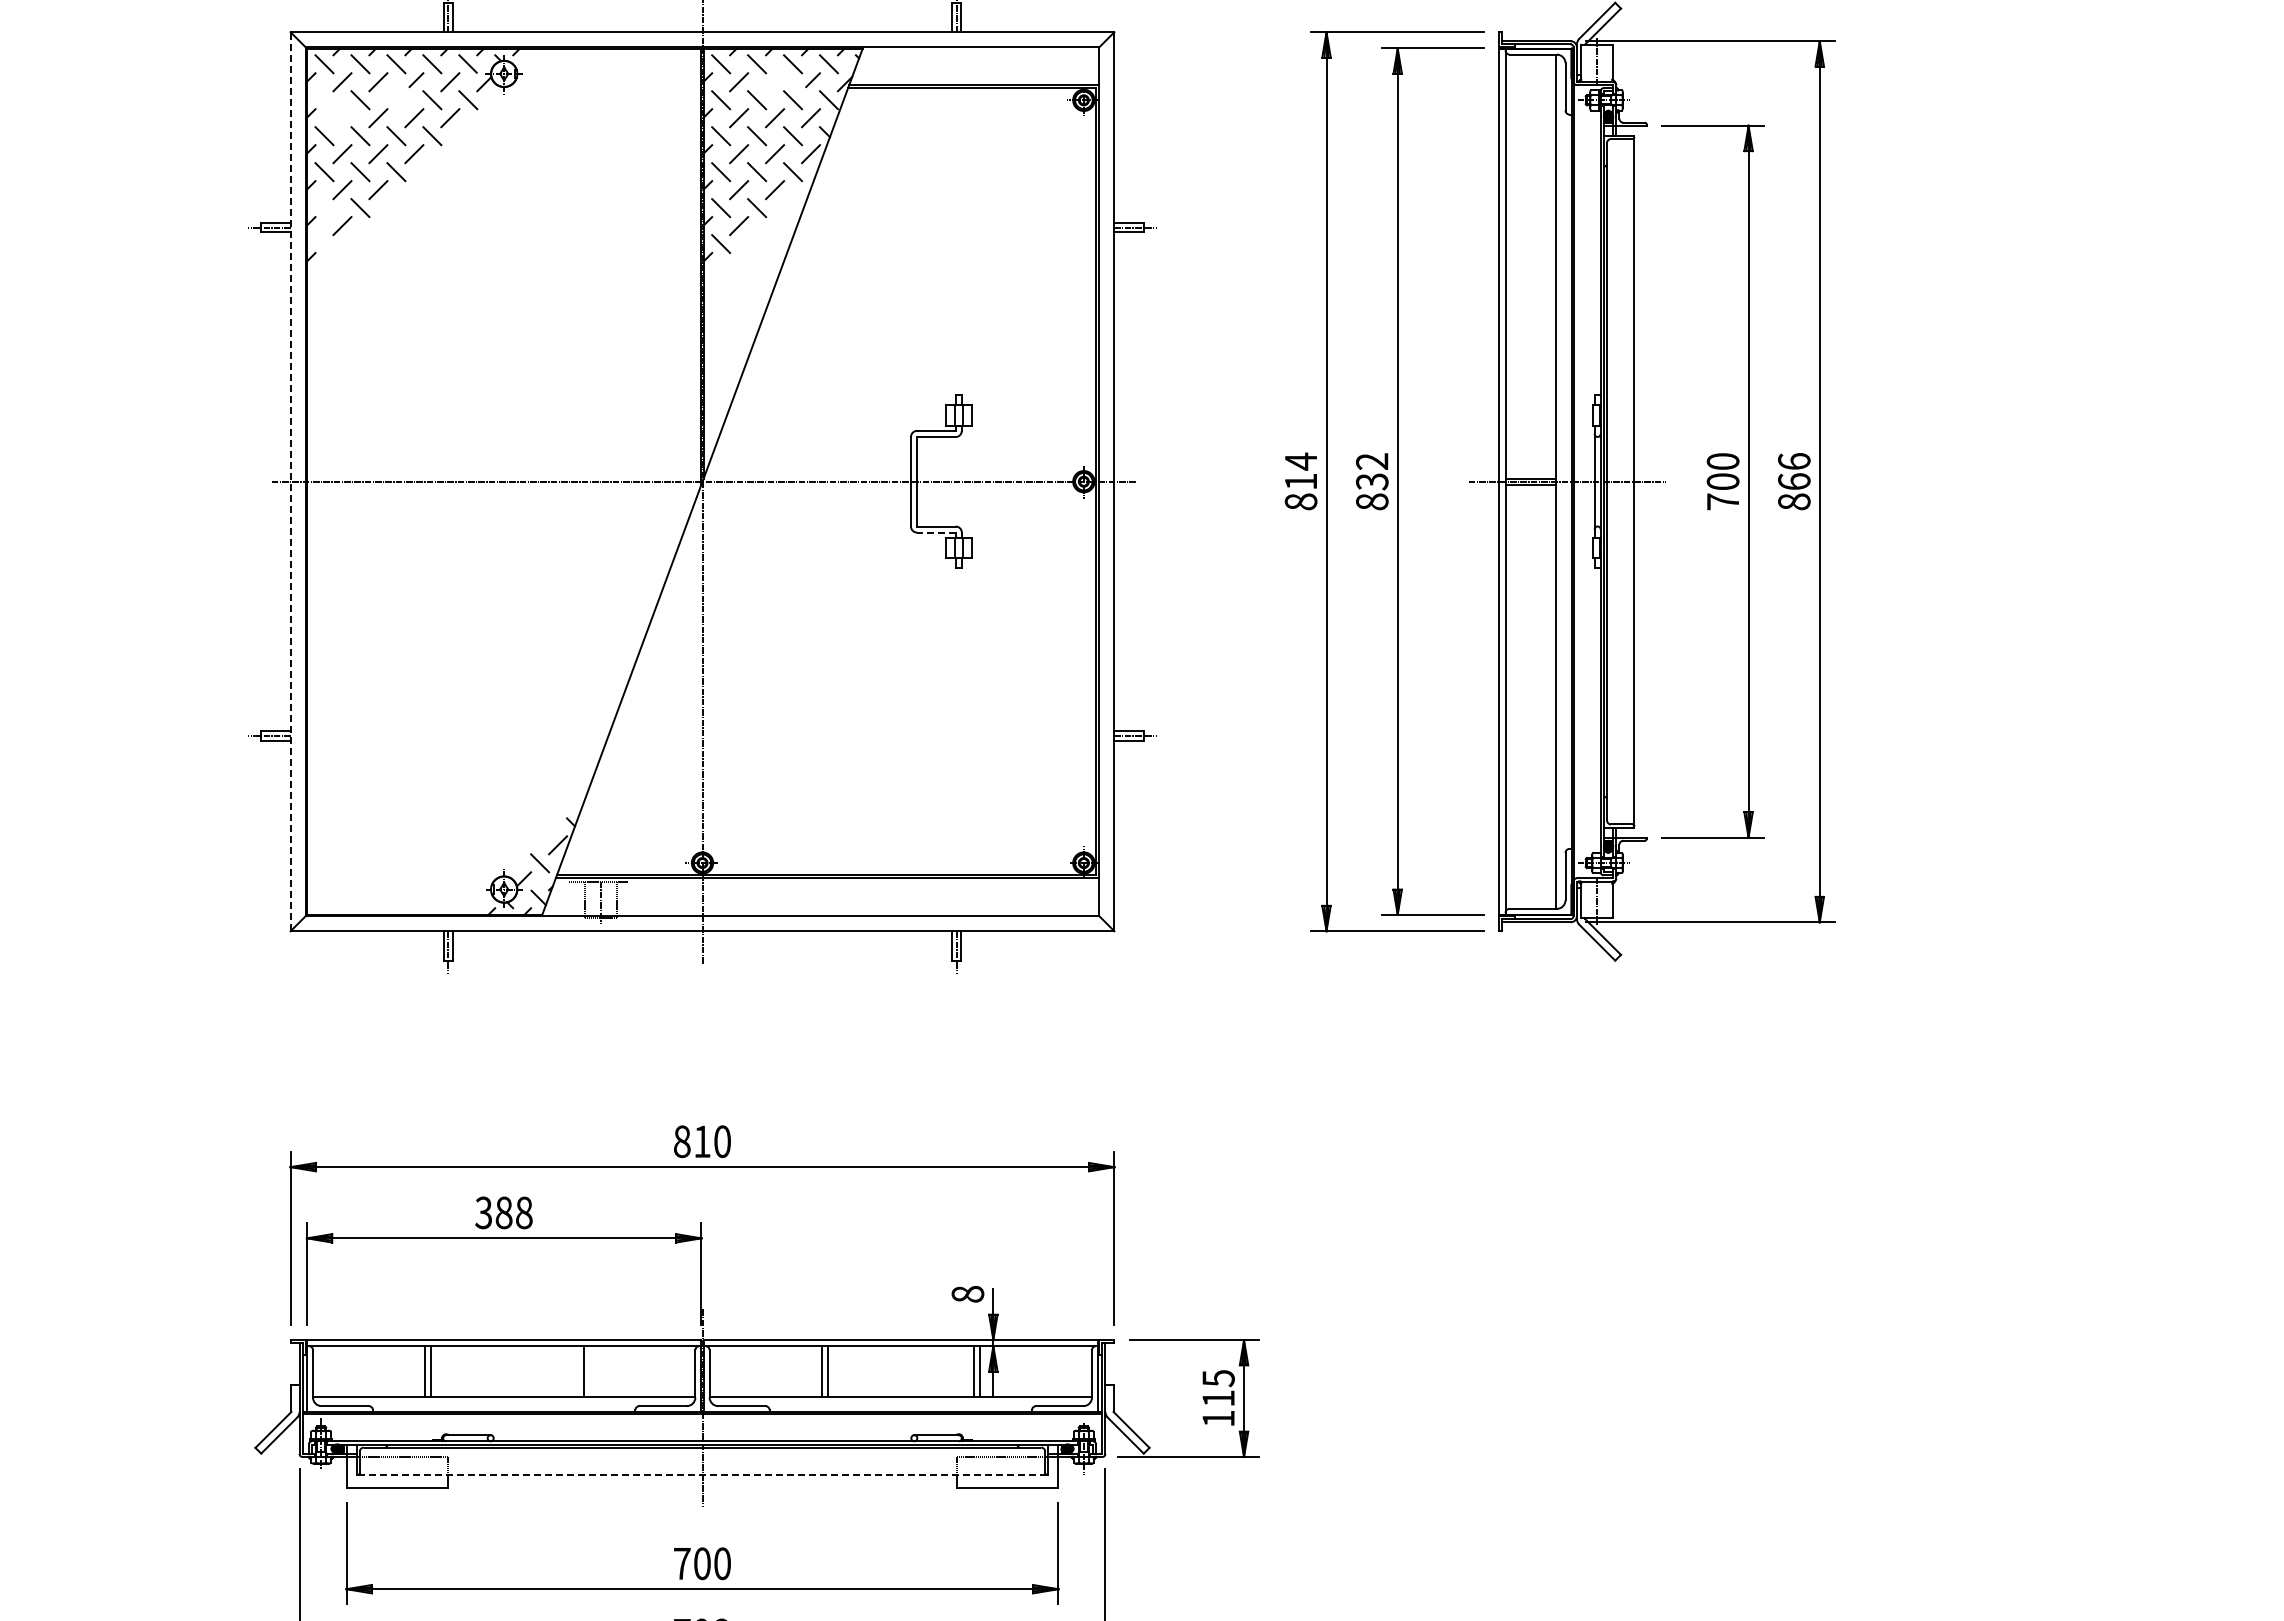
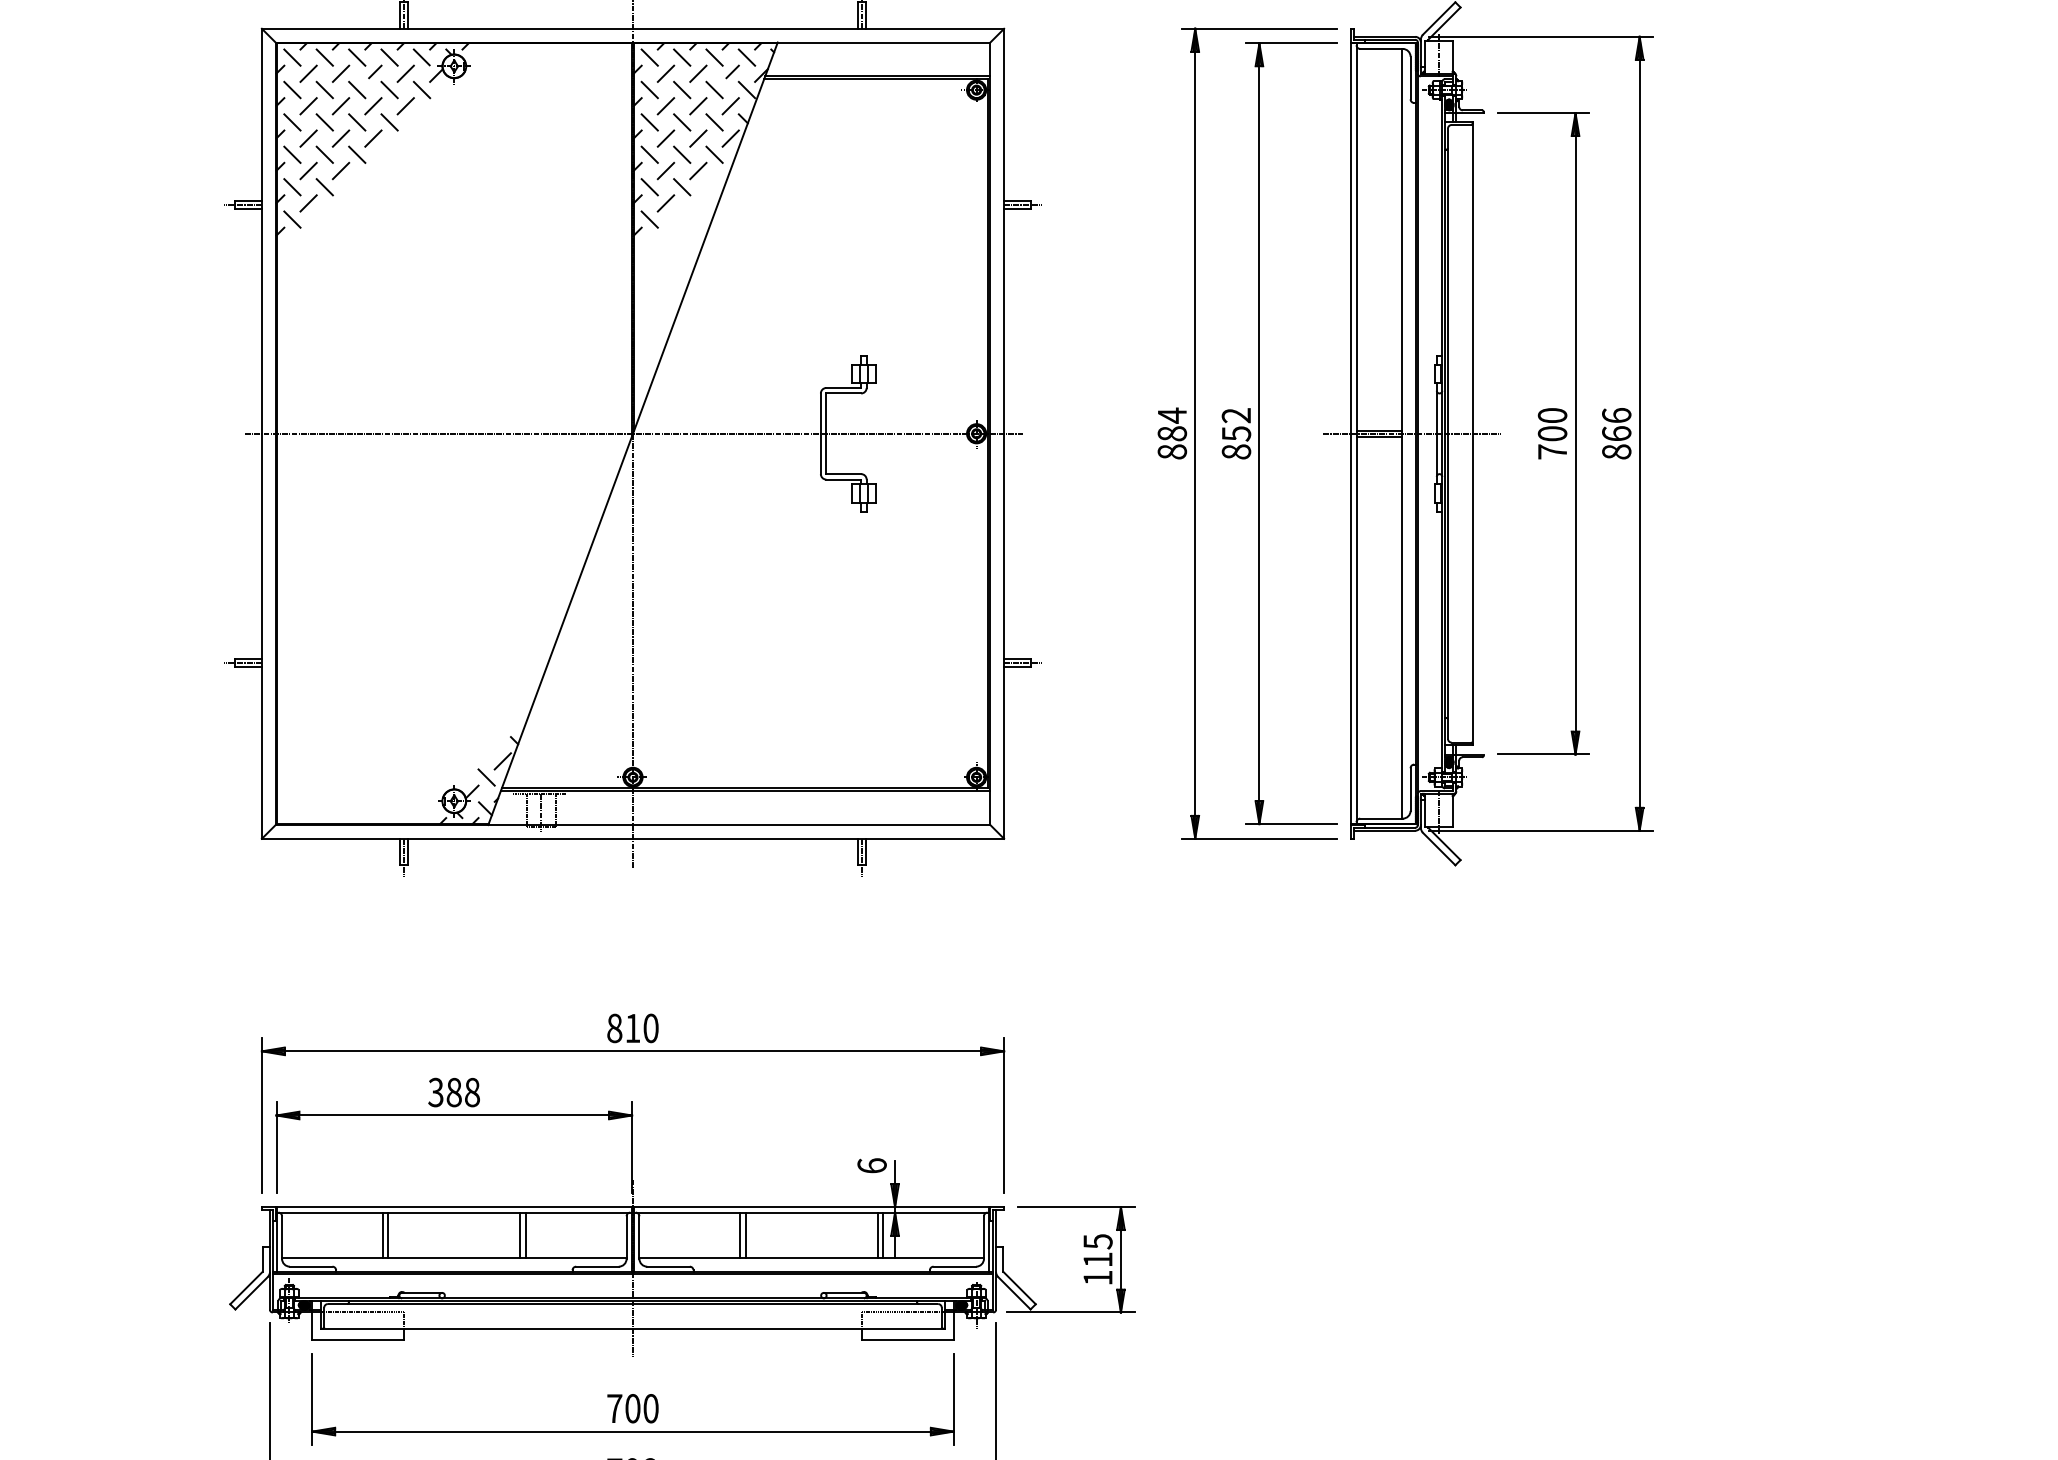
line: (775, 82) -> (698, 74), added
line: (324, 100) -> (292, 90), added
line: (396, 100) -> (357, 90), added
line: (342, 118) -> (308, 106), added
line: (324, 208) -> (292, 187), added
line: (324, 244) -> (292, 220), added
line: (290, 481) -> (261, 433), dashed -> solid
text: (1300, 481) -> (1171, 433), 814 -> 884
text: (1371, 481) -> (1235, 433), 832 -> 852
line: (935, 532) -> (842, 479), dashed -> solid
text: (967, 1293) -> (871, 1165), 8 -> 6
line: (577, 1371) -> (520, 1235), added
line: (701, 1475) -> (632, 1329), dashed -> solid

